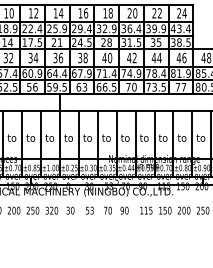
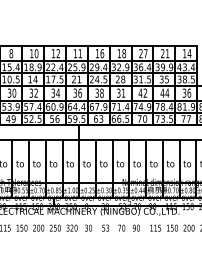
text: (61, 13) -> (80, 53), 14 -> 11
text: (134, 13) -> (145, 53), 20 -> 27
text: (159, 13) -> (167, 53), 22 -> 21
text: (178, 13) -> (184, 53), 24 -> 14
text: (106, 57) -> (120, 92), 40 -> 31
text: (178, 57) -> (184, 92), 46 -> 36

